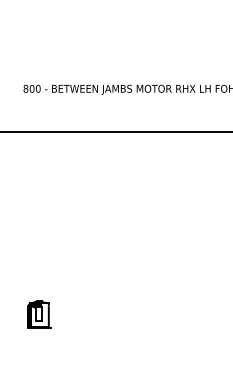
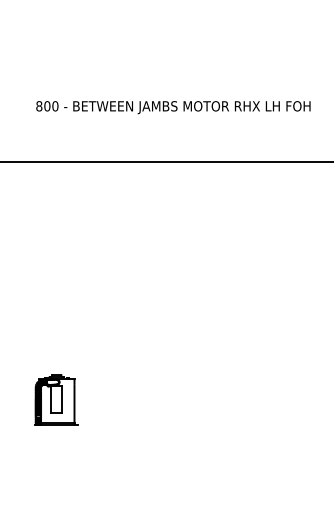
part: (39, 314) -> (56, 399), size x1.43

